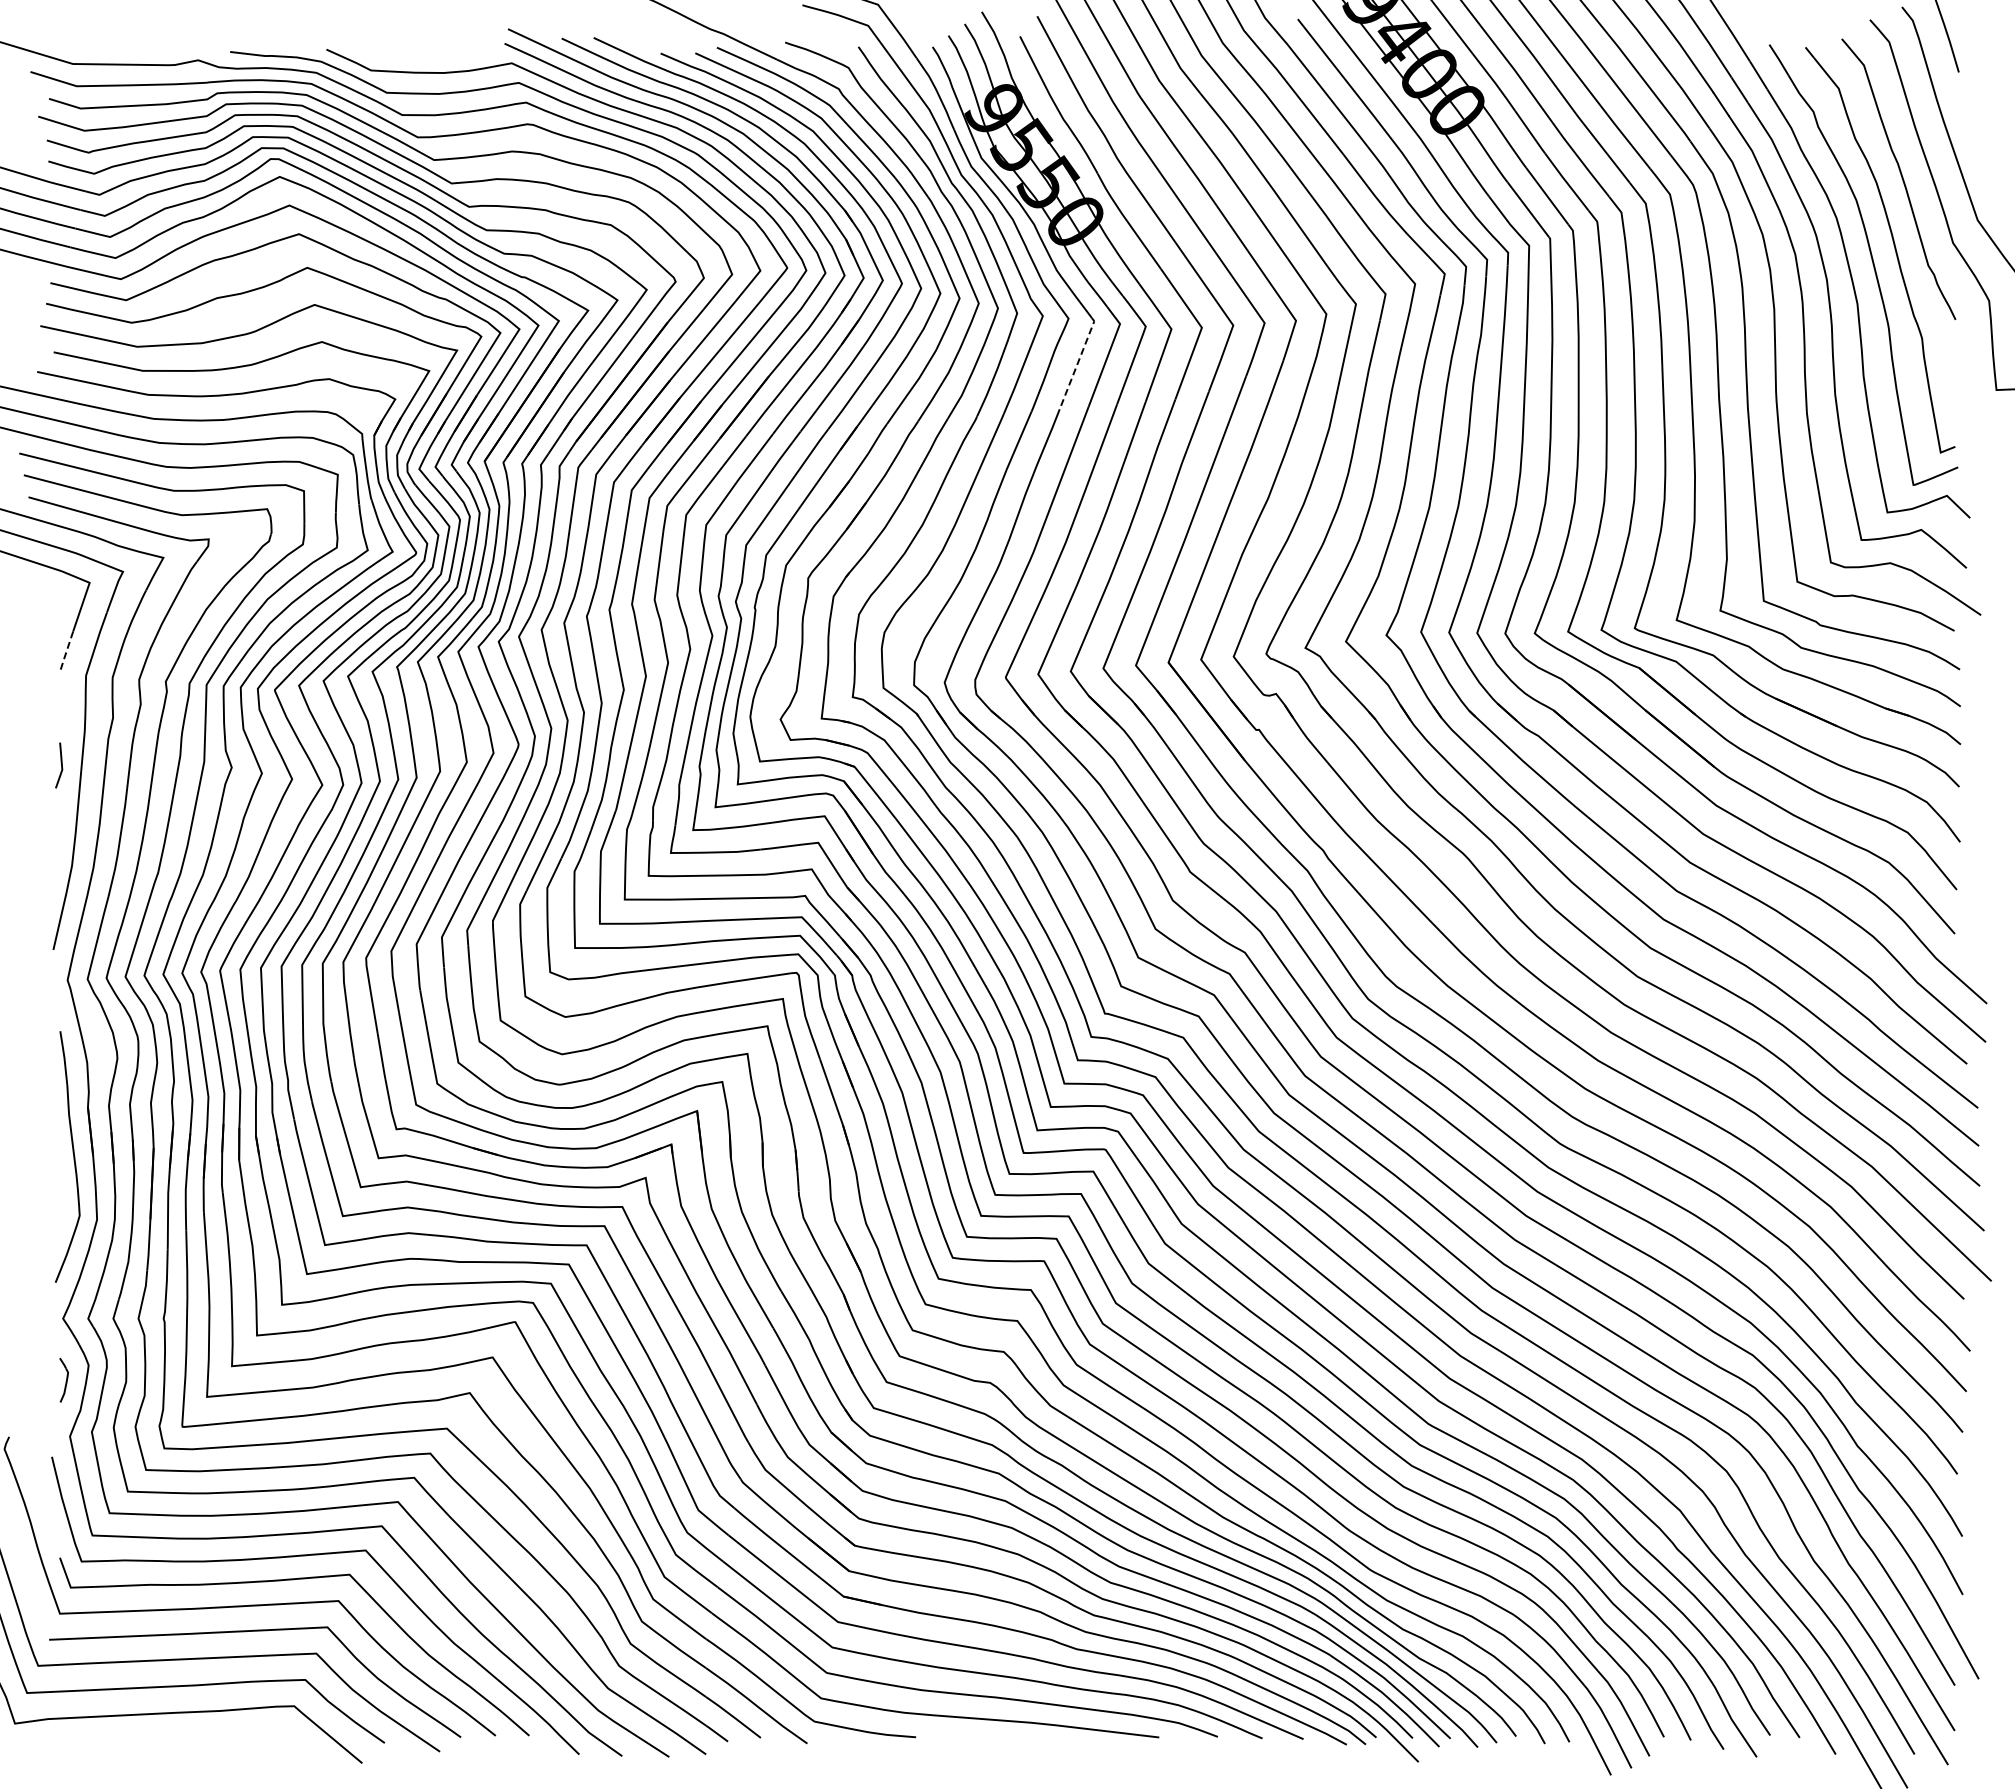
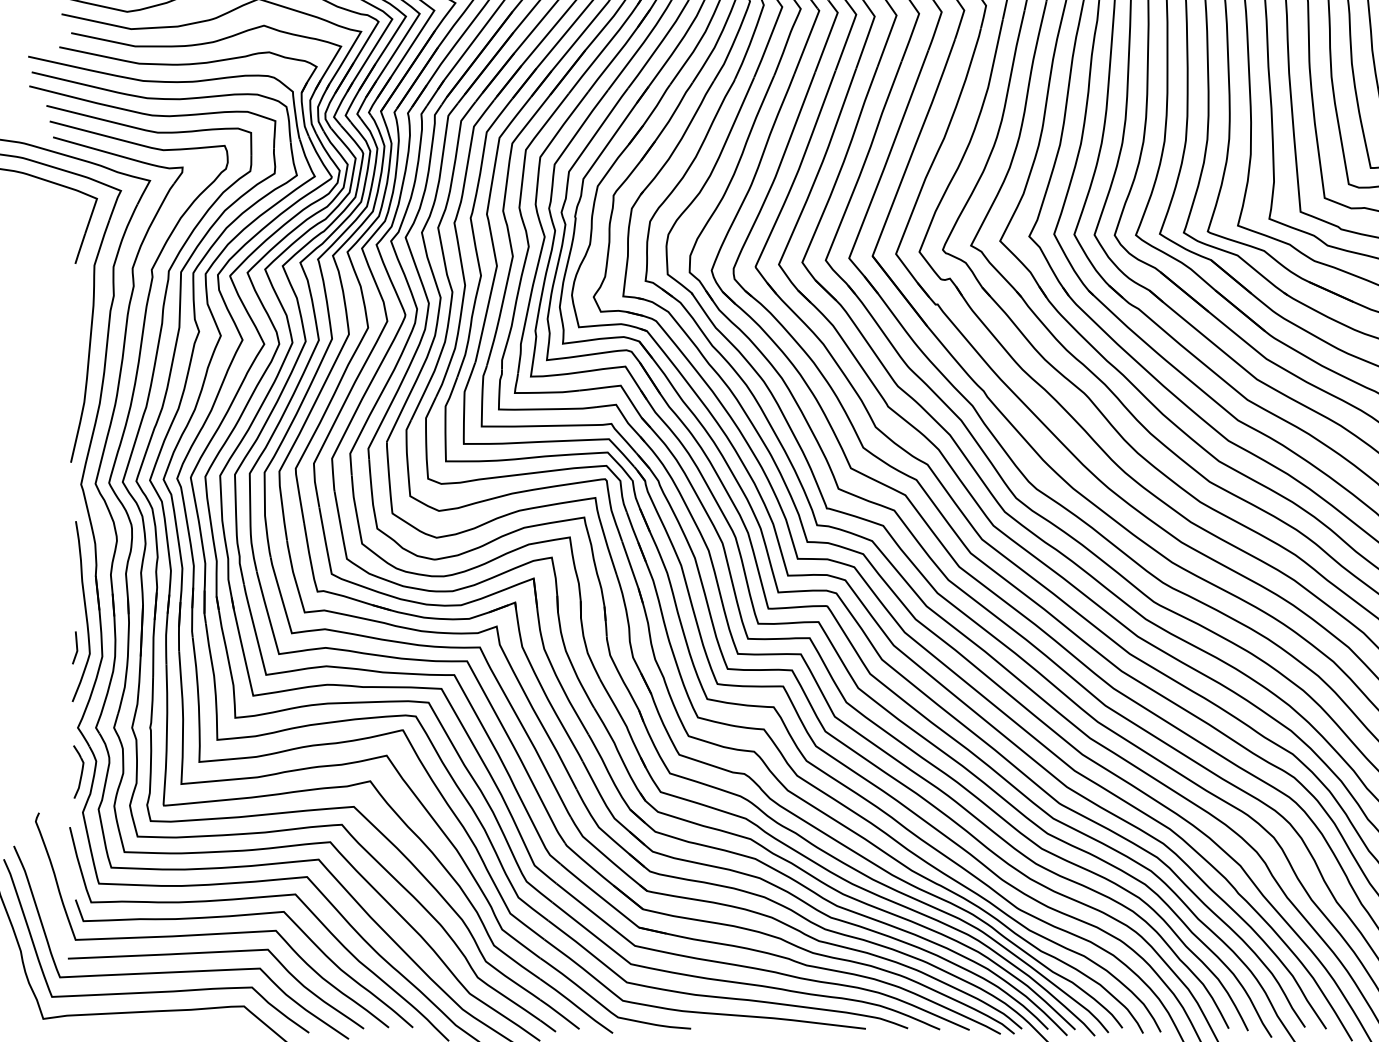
line: (1077, 363) -> (807, 41), dashed -> solid
line: (66, 652) -> (80, 248), dashed -> solid
line: (61, 765) -> (76, 647), moved
part: (63, 1380) -> (78, 772), size x1.67

